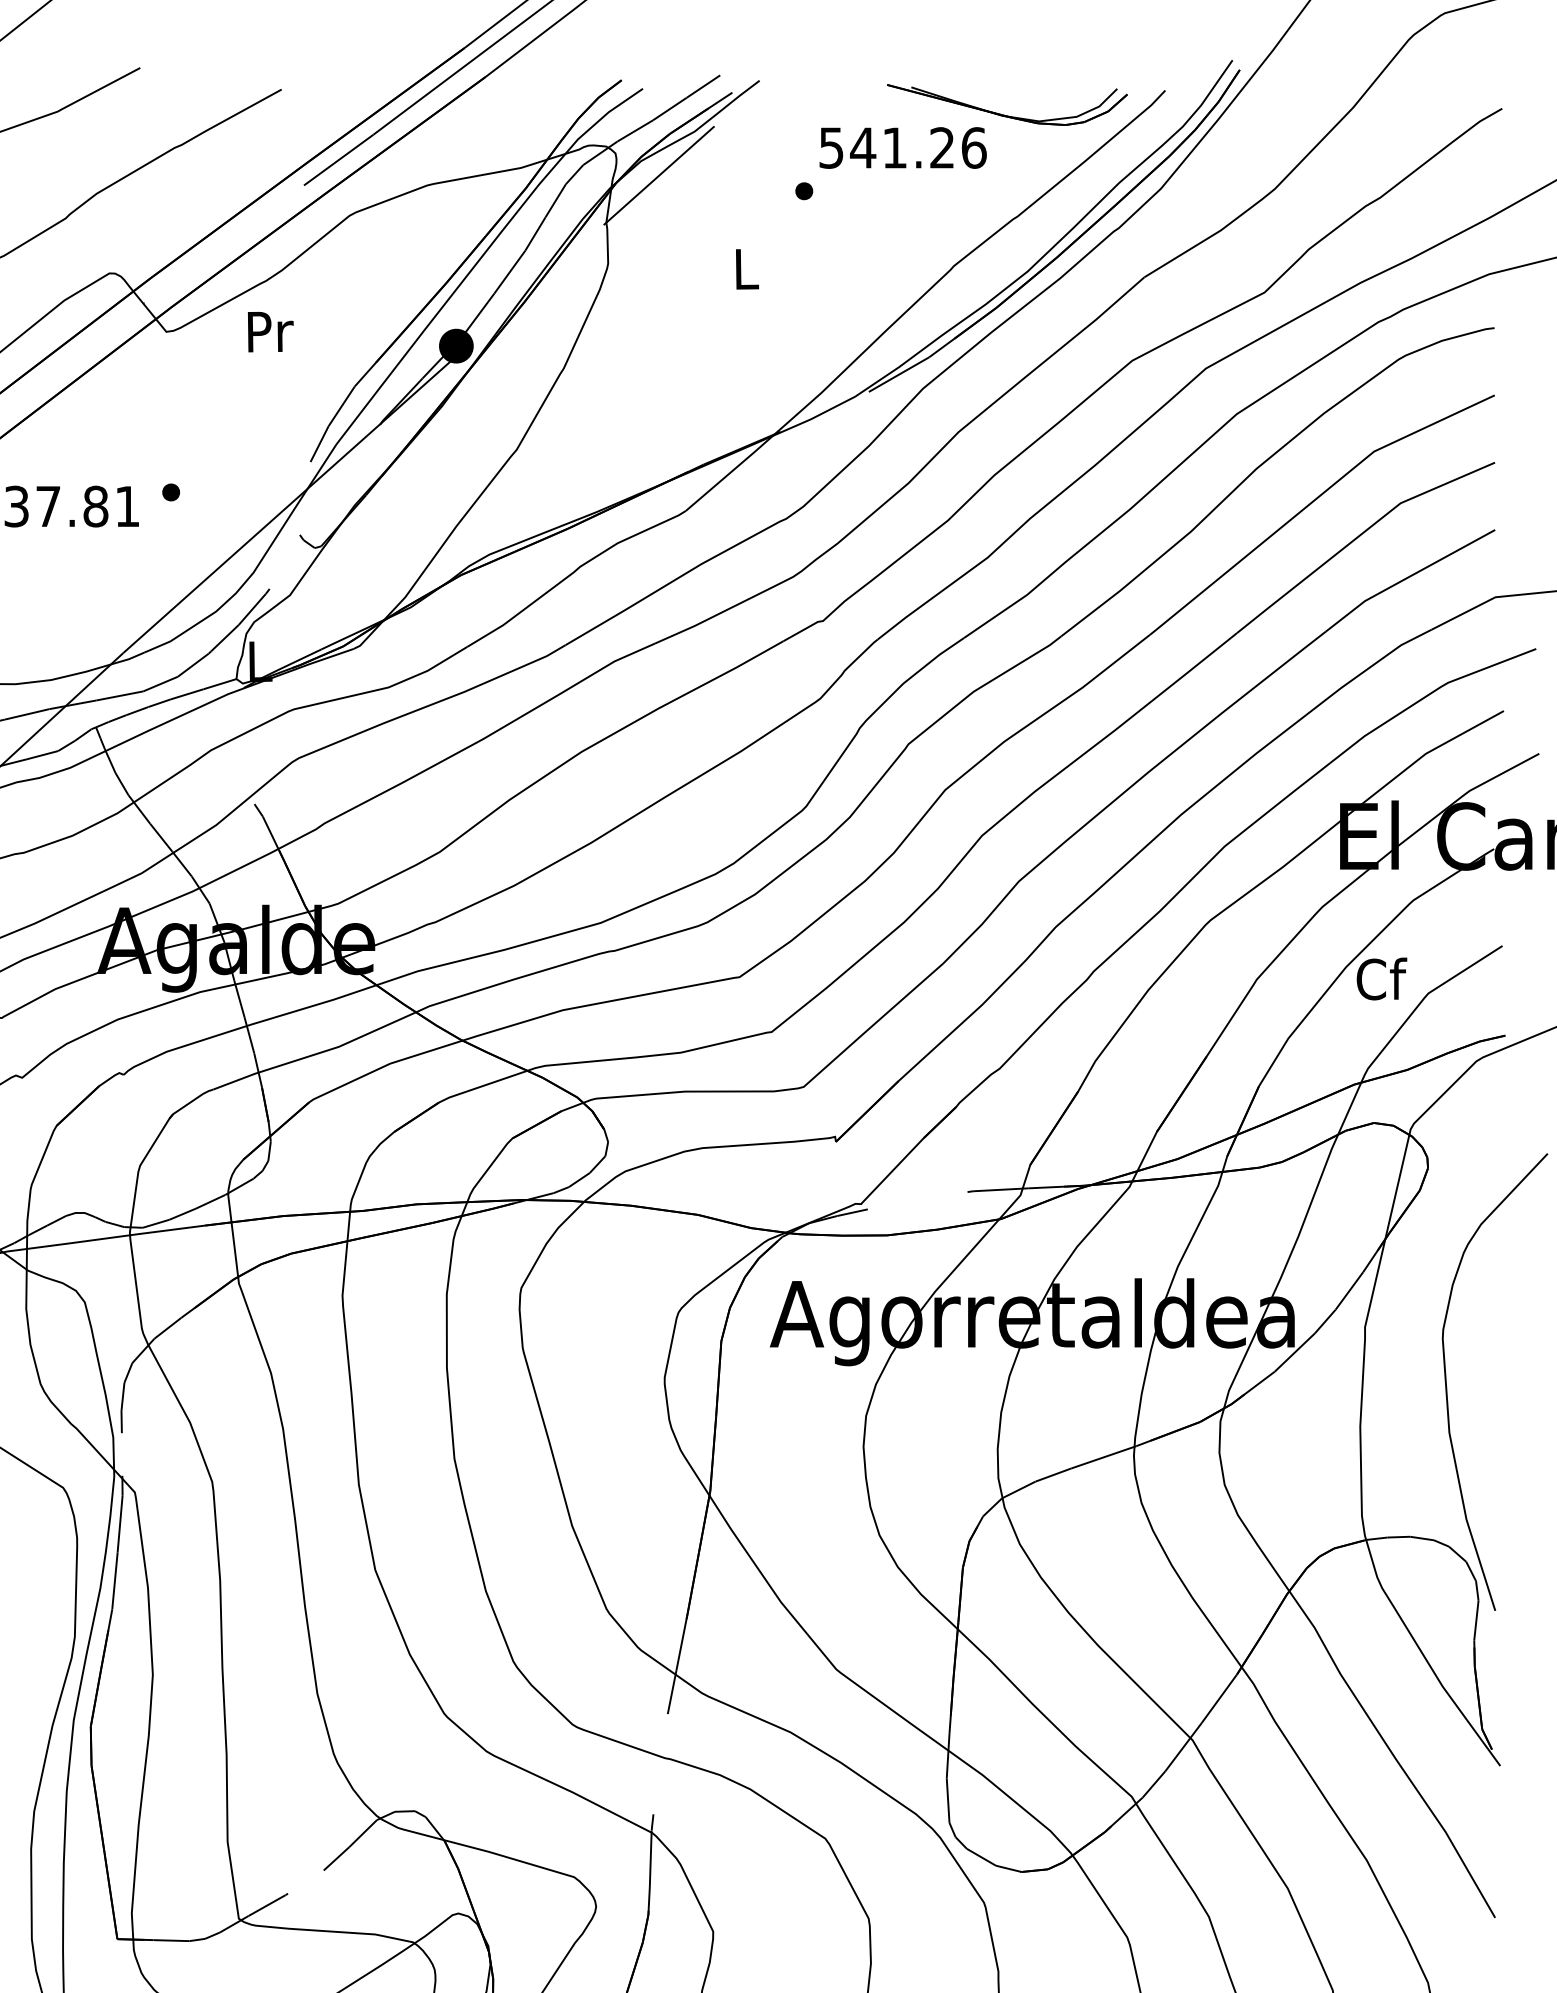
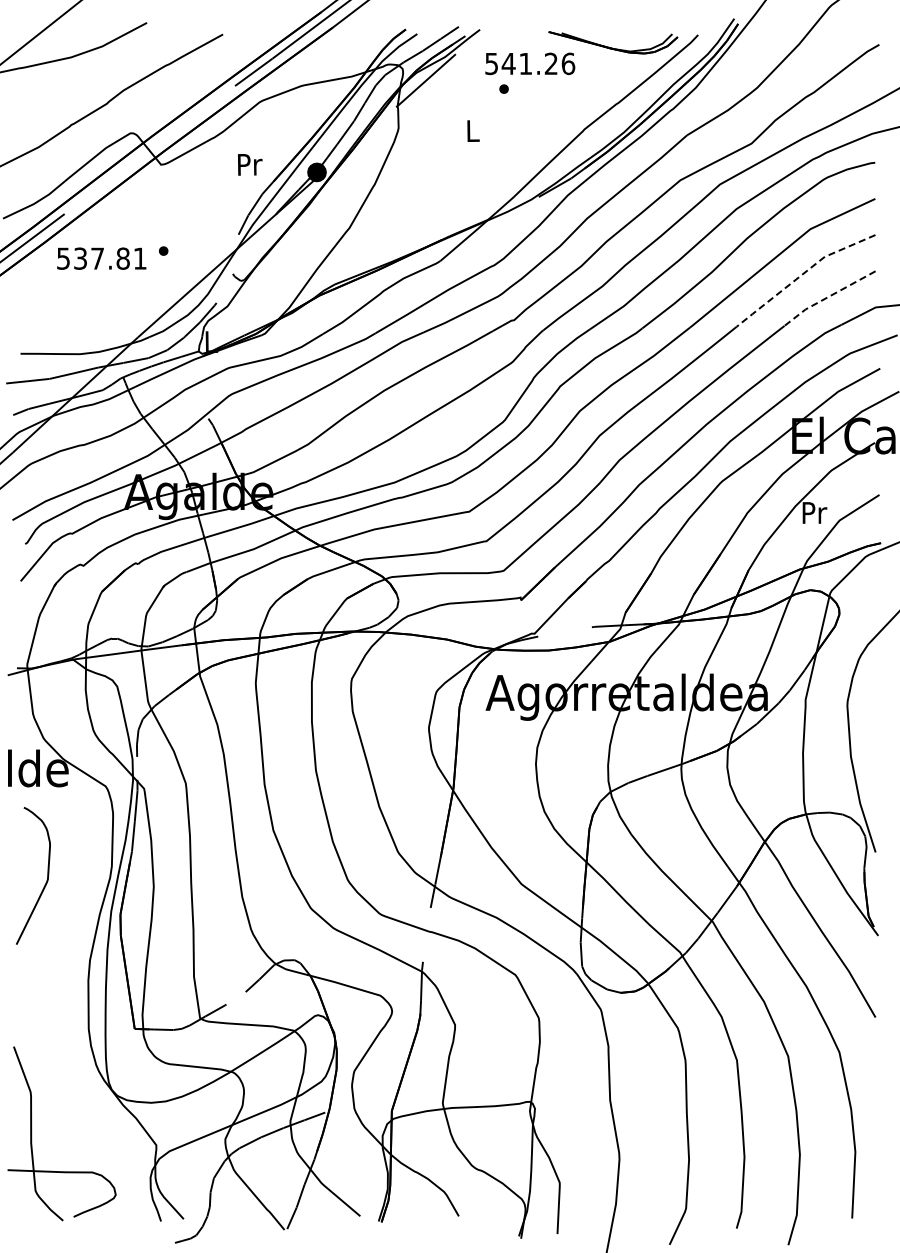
text: (903, 147) -> (530, 63), moved
text: (271, 331) -> (250, 164), moved
line: (1359, 535) -> (802, 274), solid -> dashed
line: (1407, 578) -> (828, 297), solid -> dashed
text: (1381, 978) -> (814, 512), Cf -> Pr

